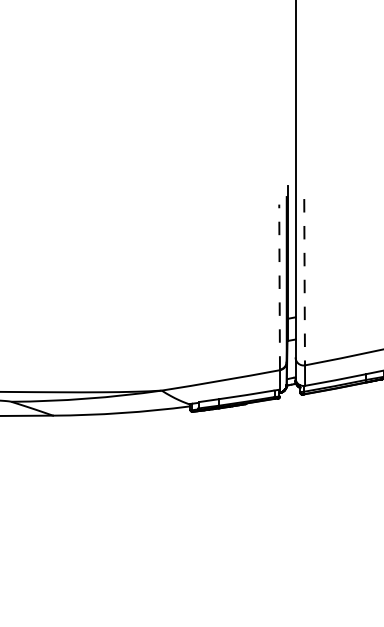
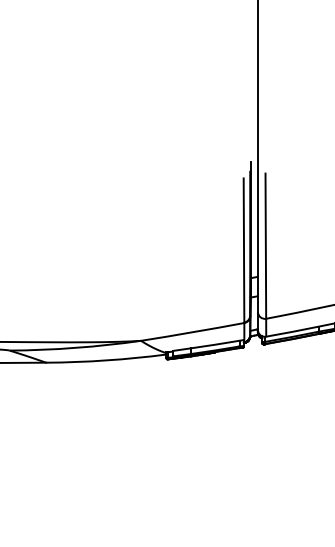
line: (304, 282) -> (265, 246), dashed -> solid
line: (279, 287) -> (243, 250), dashed -> solid

